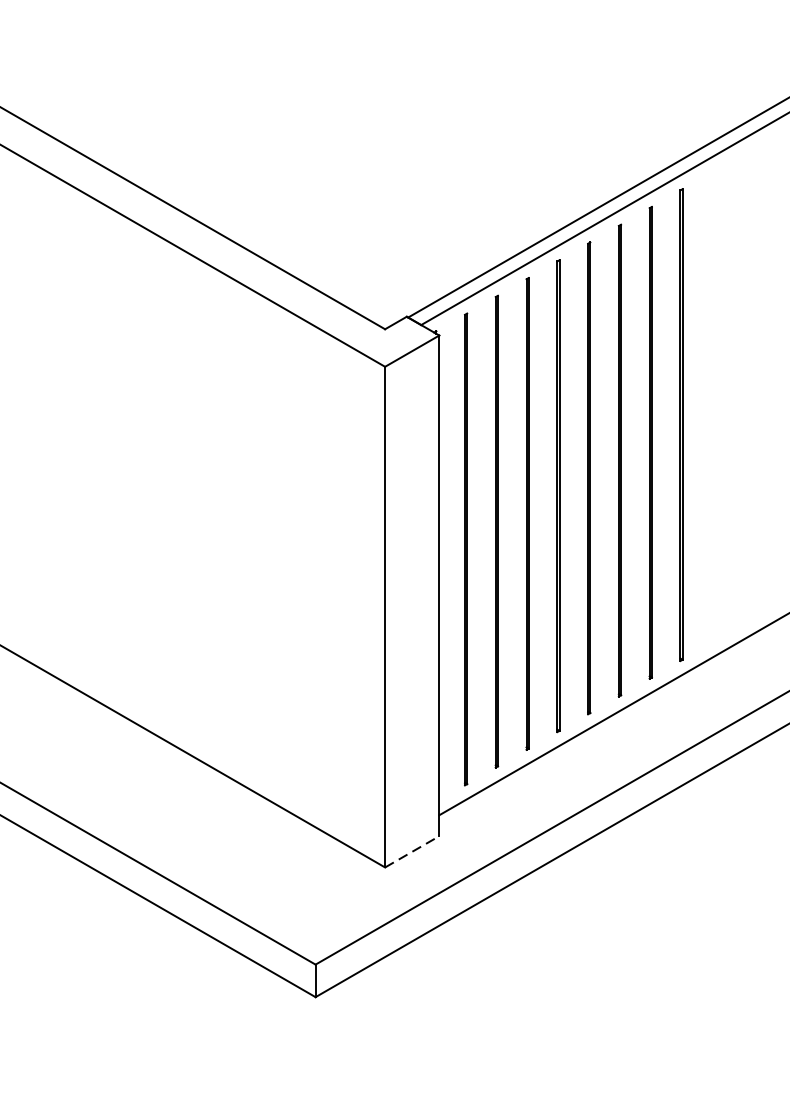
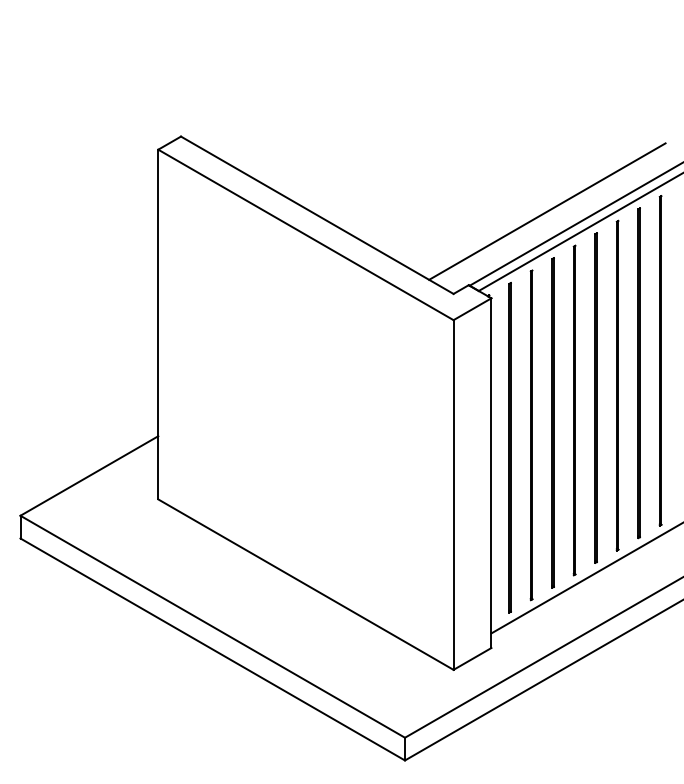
line: (519, 211) -> (547, 211), added
line: (412, 851) -> (472, 658), dashed -> solid

